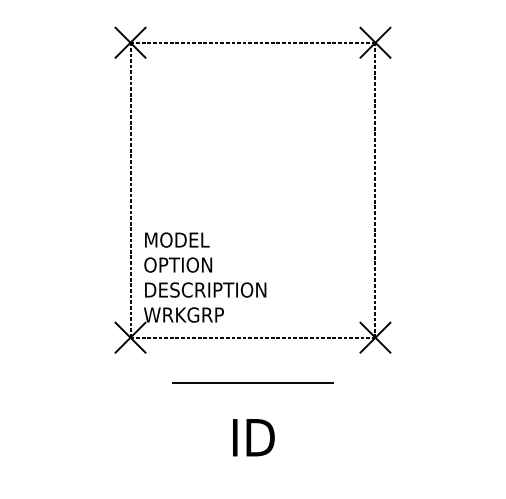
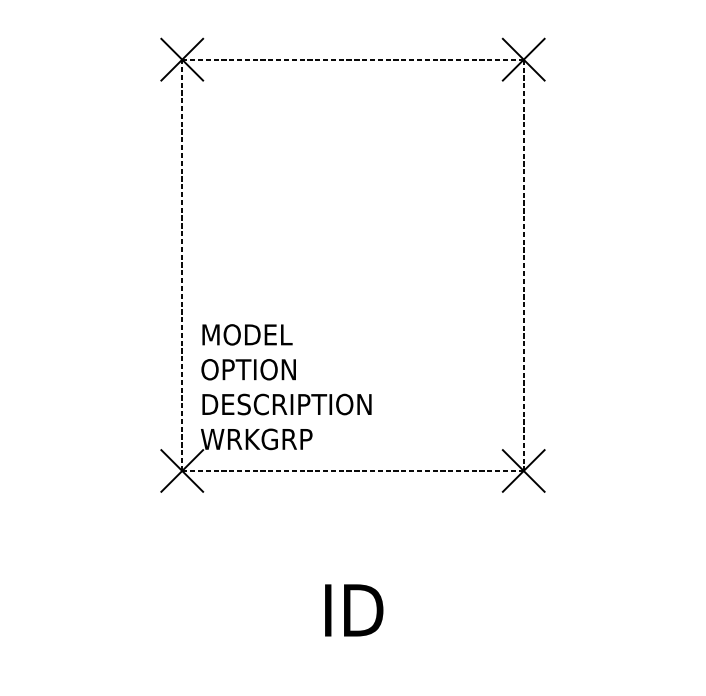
line: (252, 382) -> (352, 533), removed

